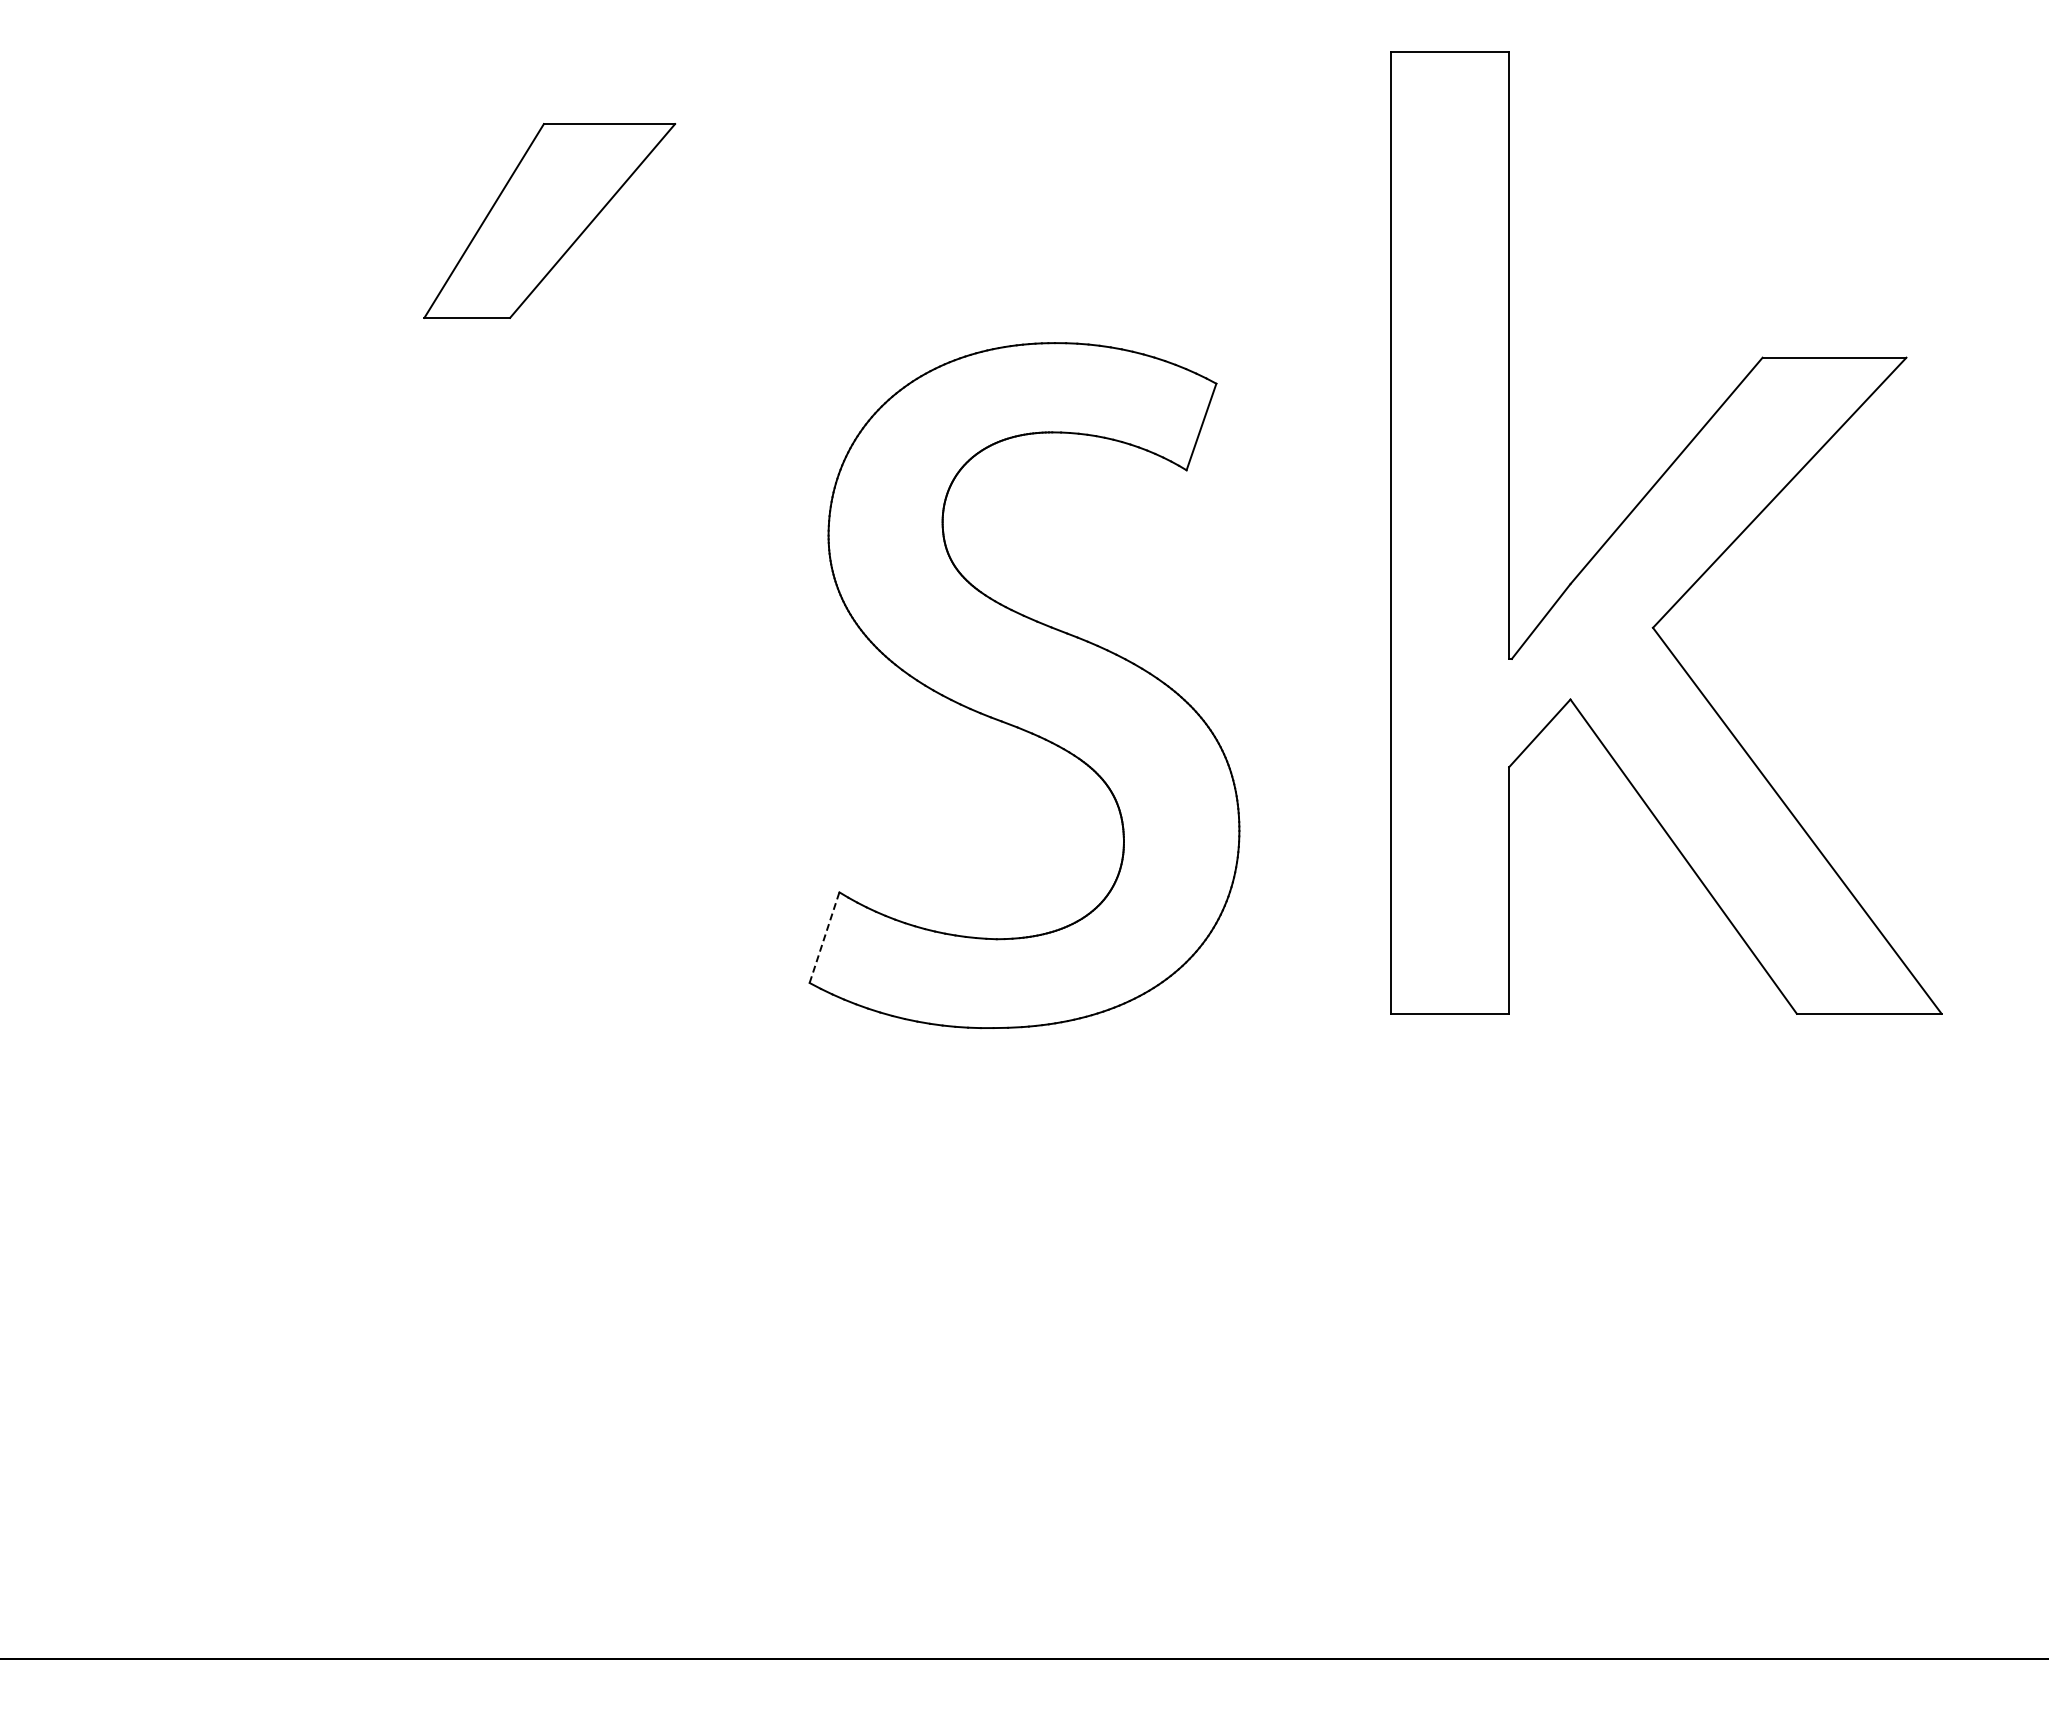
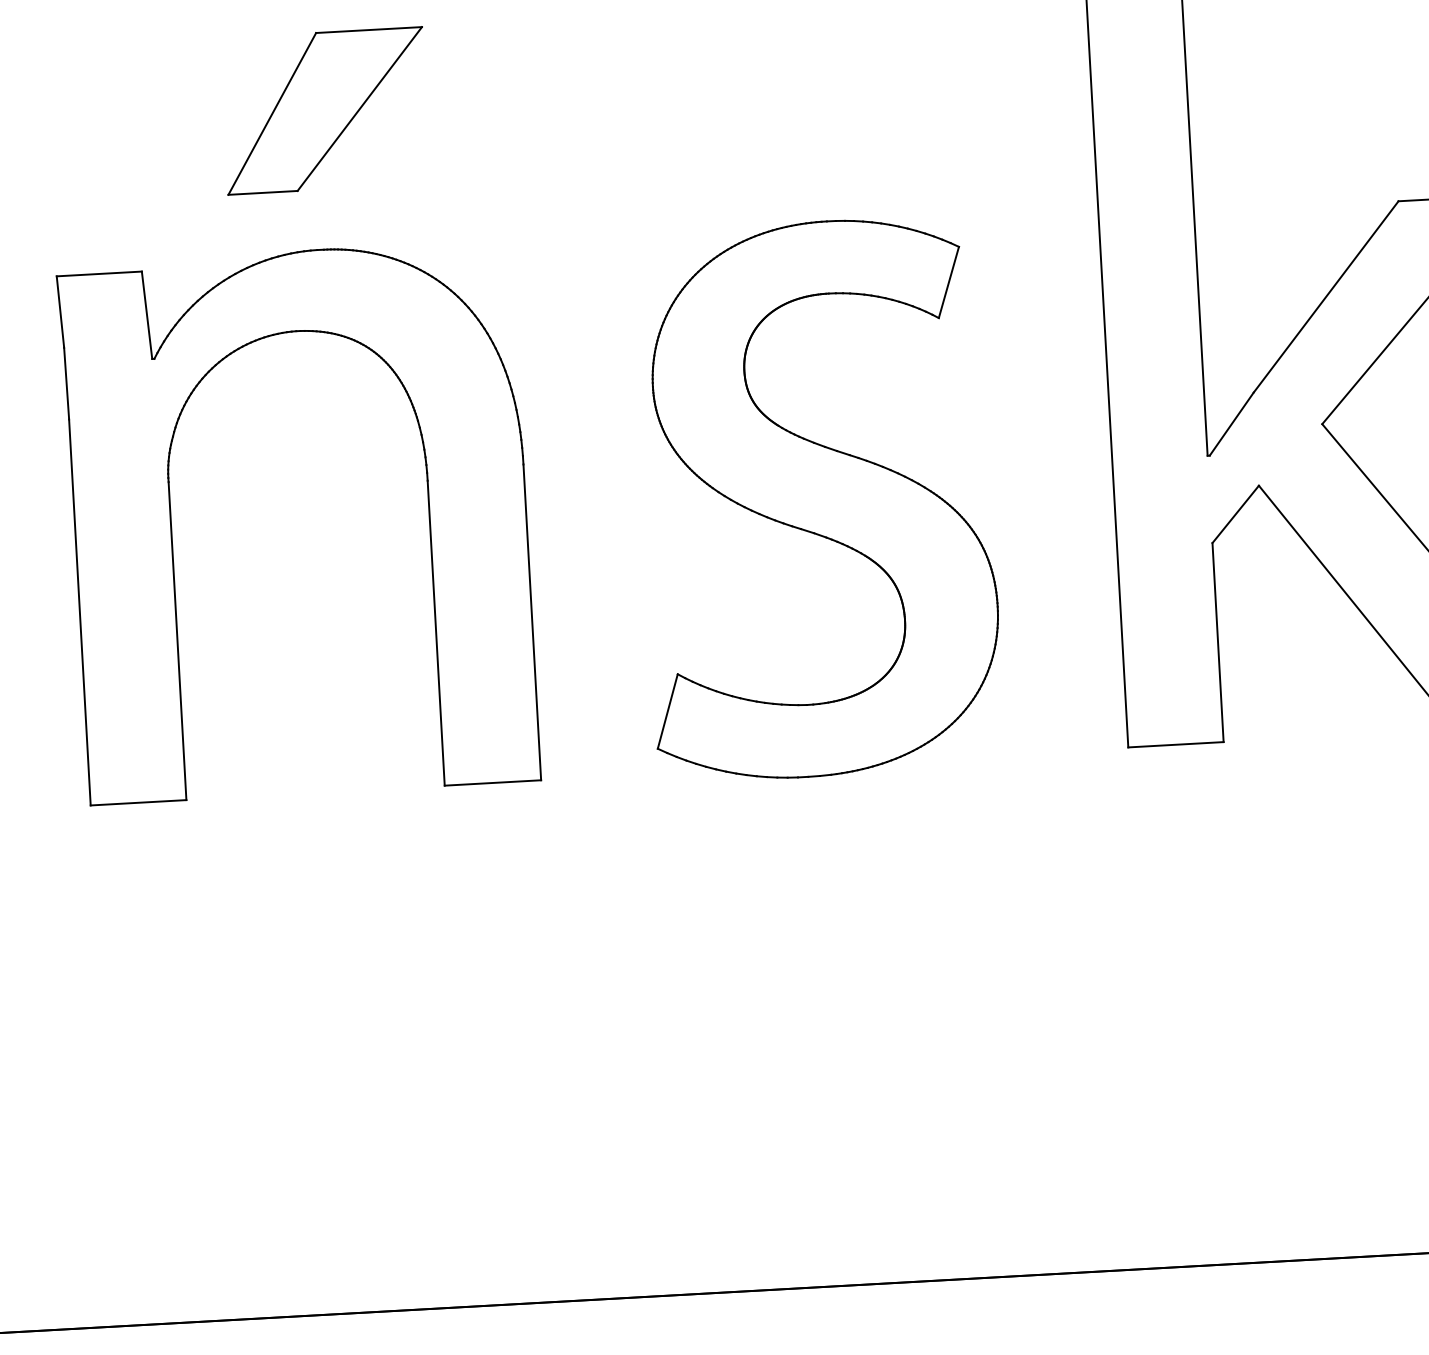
part: (549, 220) -> (324, 110), moved
part: (224, 678) -> (171, 529), added
line: (824, 937) -> (667, 711), dashed -> solid

